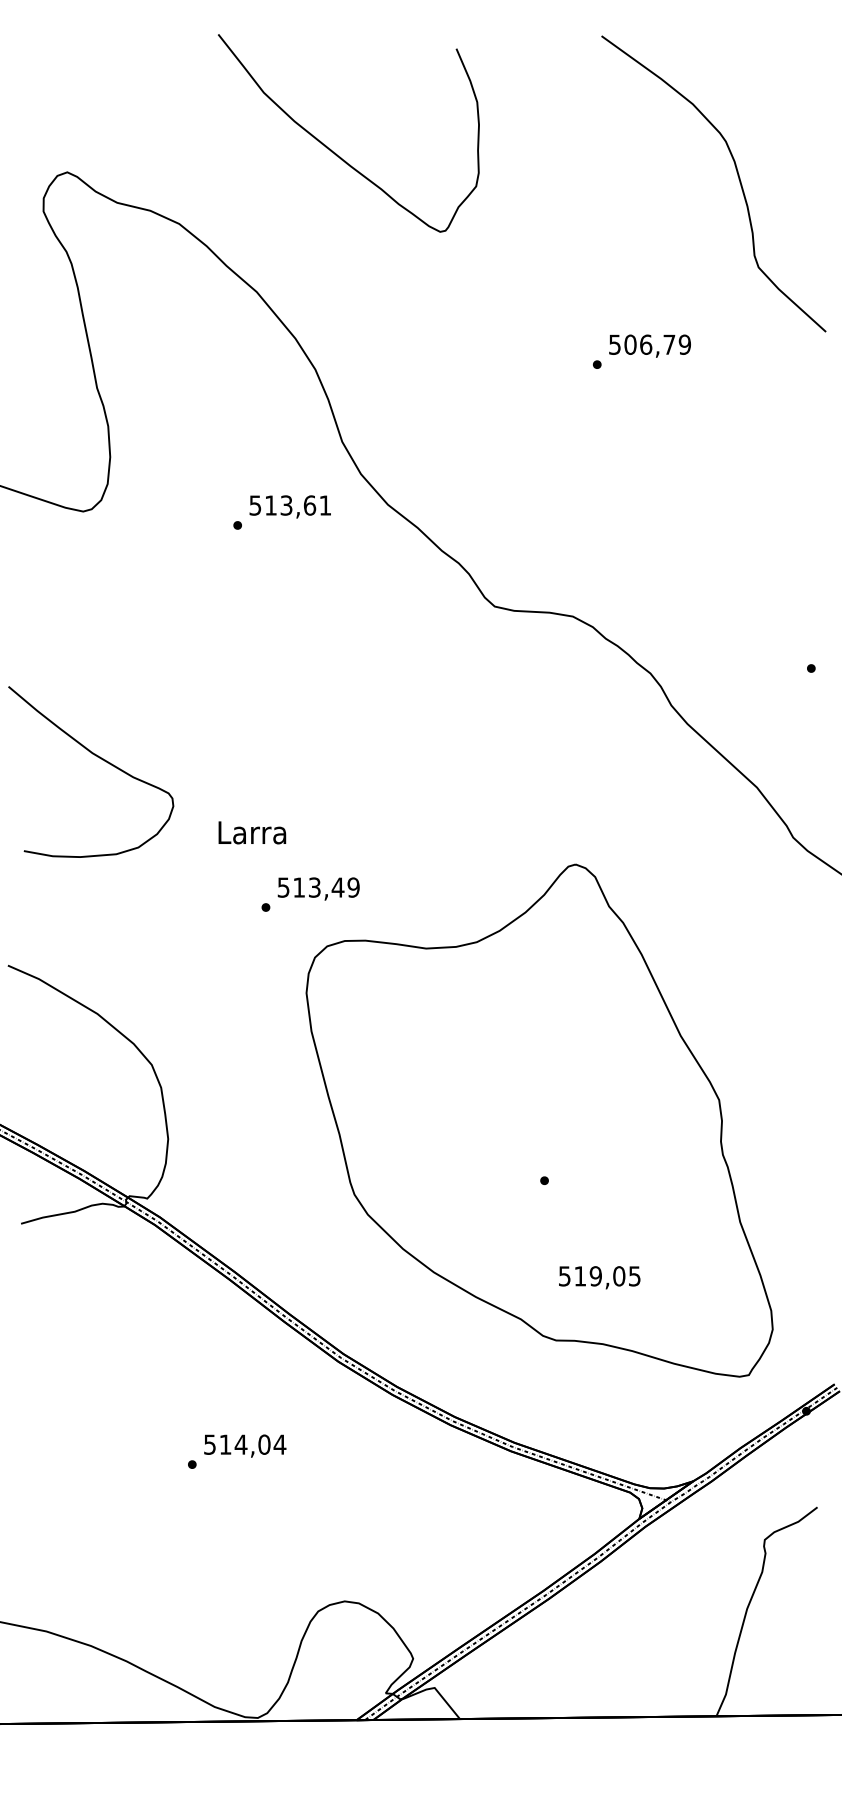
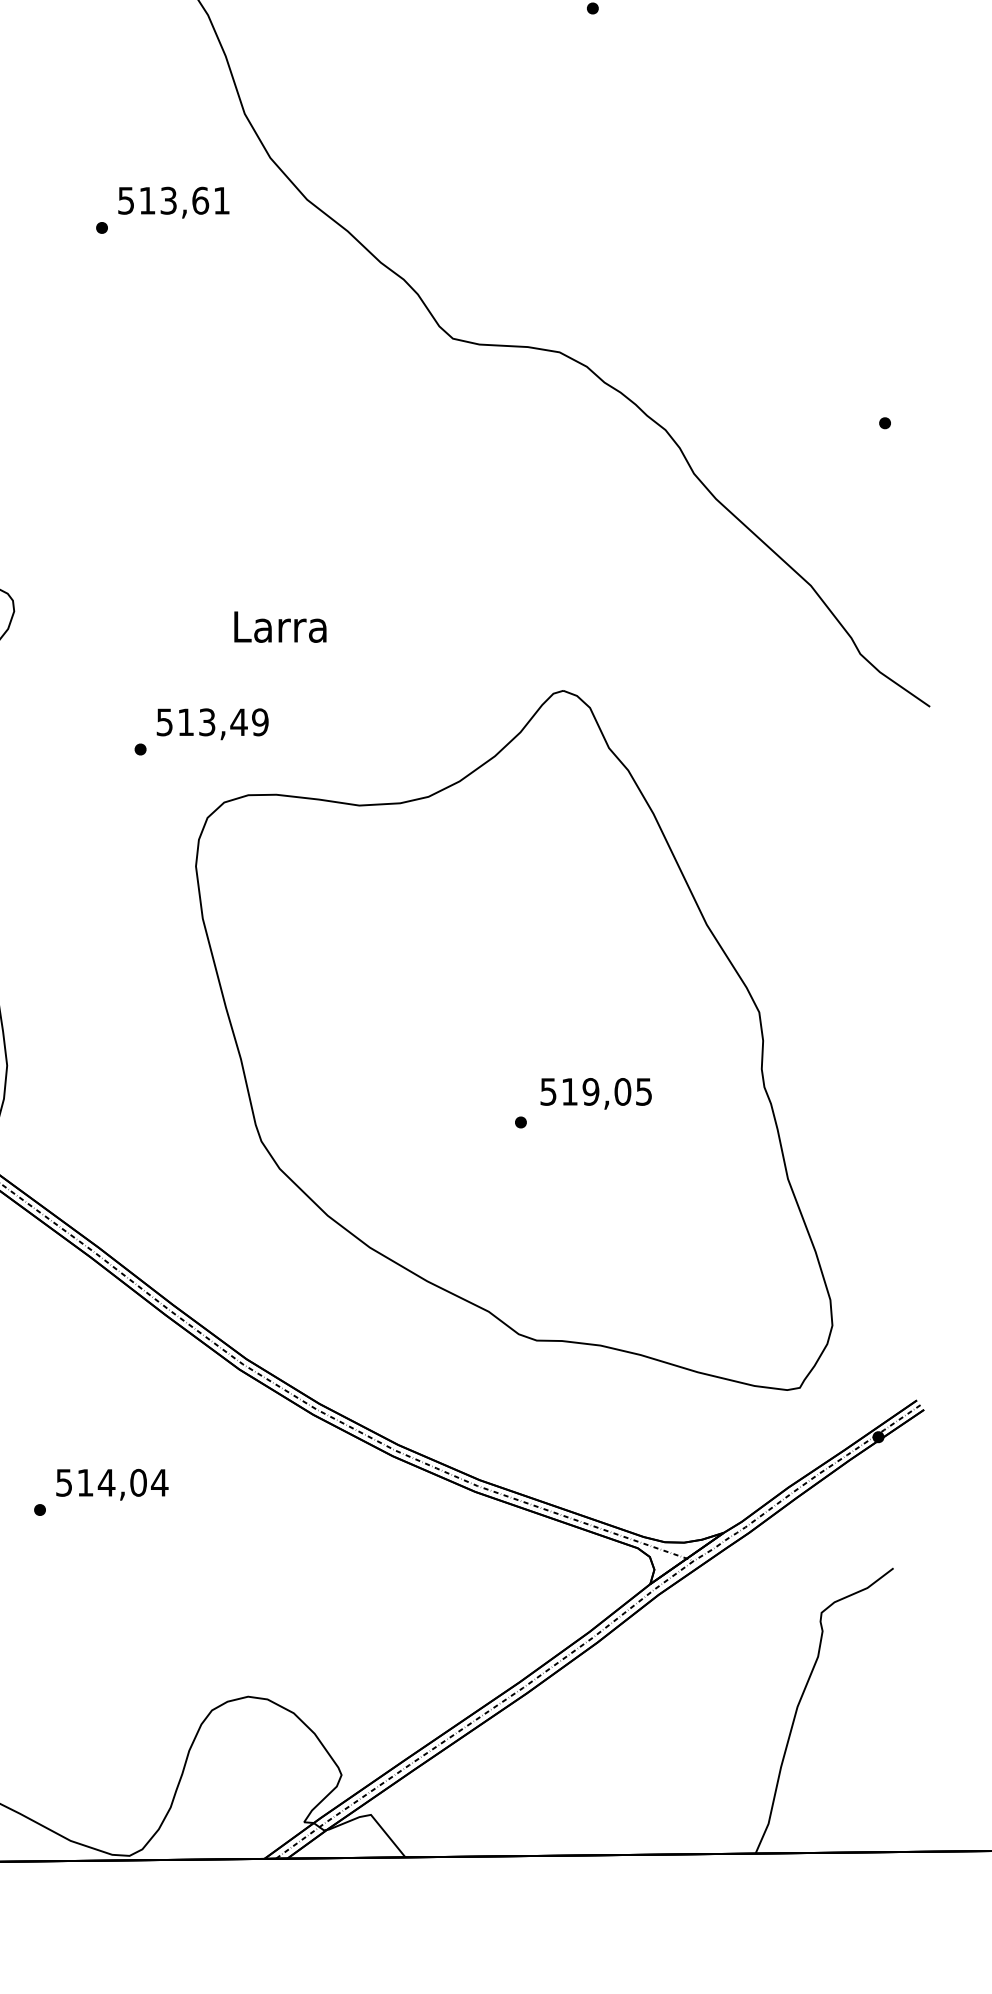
text: (252, 832) -> (280, 626), moved
text: (599, 1277) -> (595, 1093), moved

